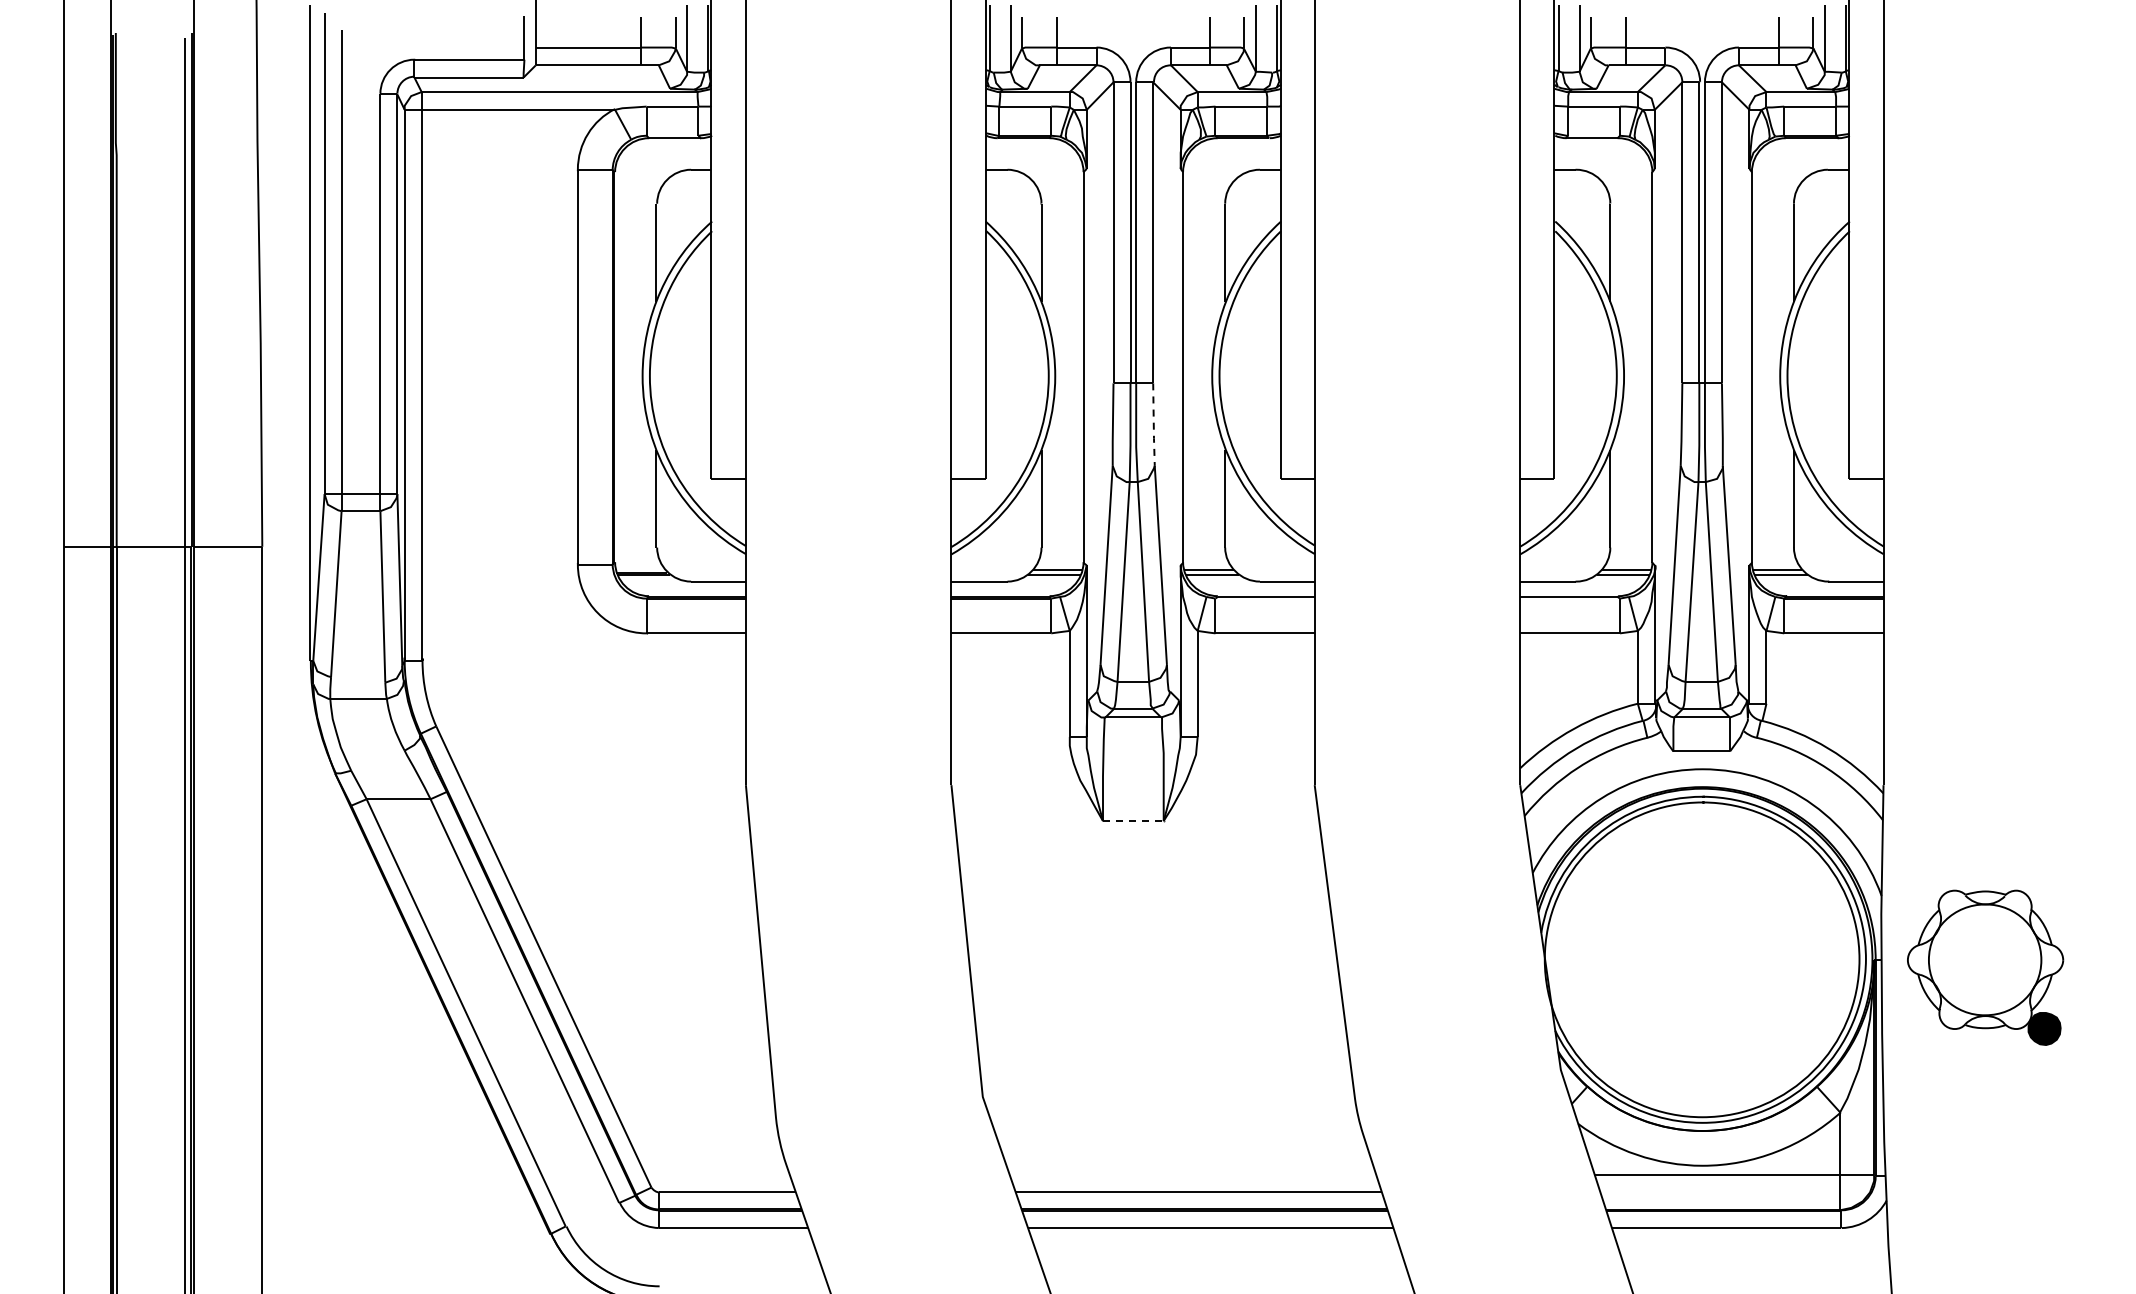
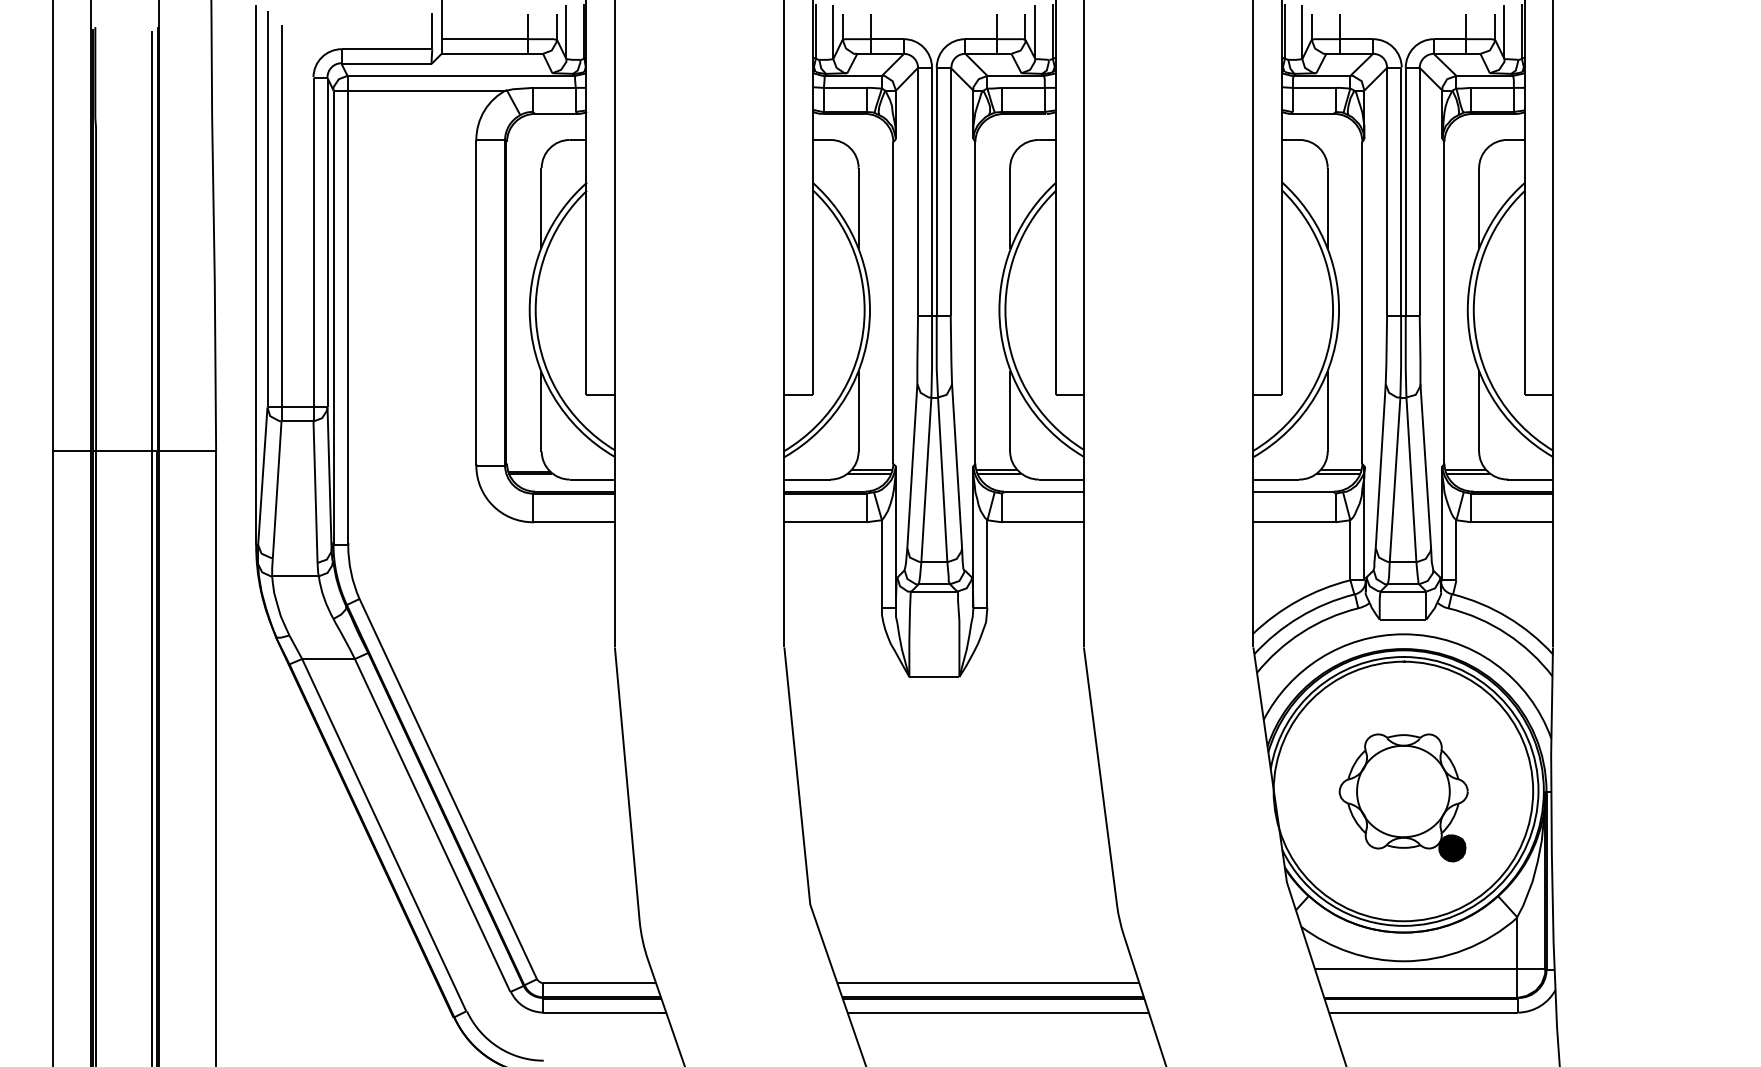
line: (1153, 425) -> (951, 350), dashed -> solid
line: (1133, 821) -> (934, 677), dashed -> solid
part: (1985, 967) -> (1403, 797), moved

